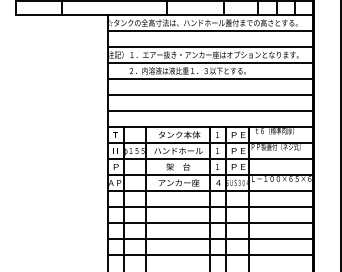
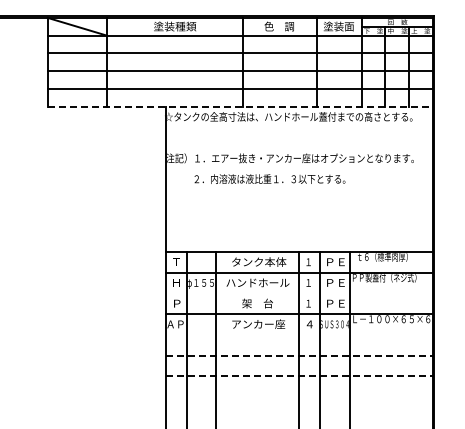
line: (165, 14) -> (240, 106), solid -> dashed
line: (210, 31) -> (299, 127), removed
line: (210, 47) -> (299, 148), removed
line: (210, 62) -> (299, 168), removed
line: (210, 78) -> (299, 189), removed
line: (210, 95) -> (299, 210), removed
line: (210, 111) -> (299, 231), removed
line: (210, 159) -> (299, 293), removed
line: (210, 190) -> (299, 334), removed
line: (210, 206) -> (299, 355), solid -> dashed
line: (210, 223) -> (299, 376), solid -> dashed
line: (210, 239) -> (299, 397), removed
line: (210, 254) -> (299, 417), removed

